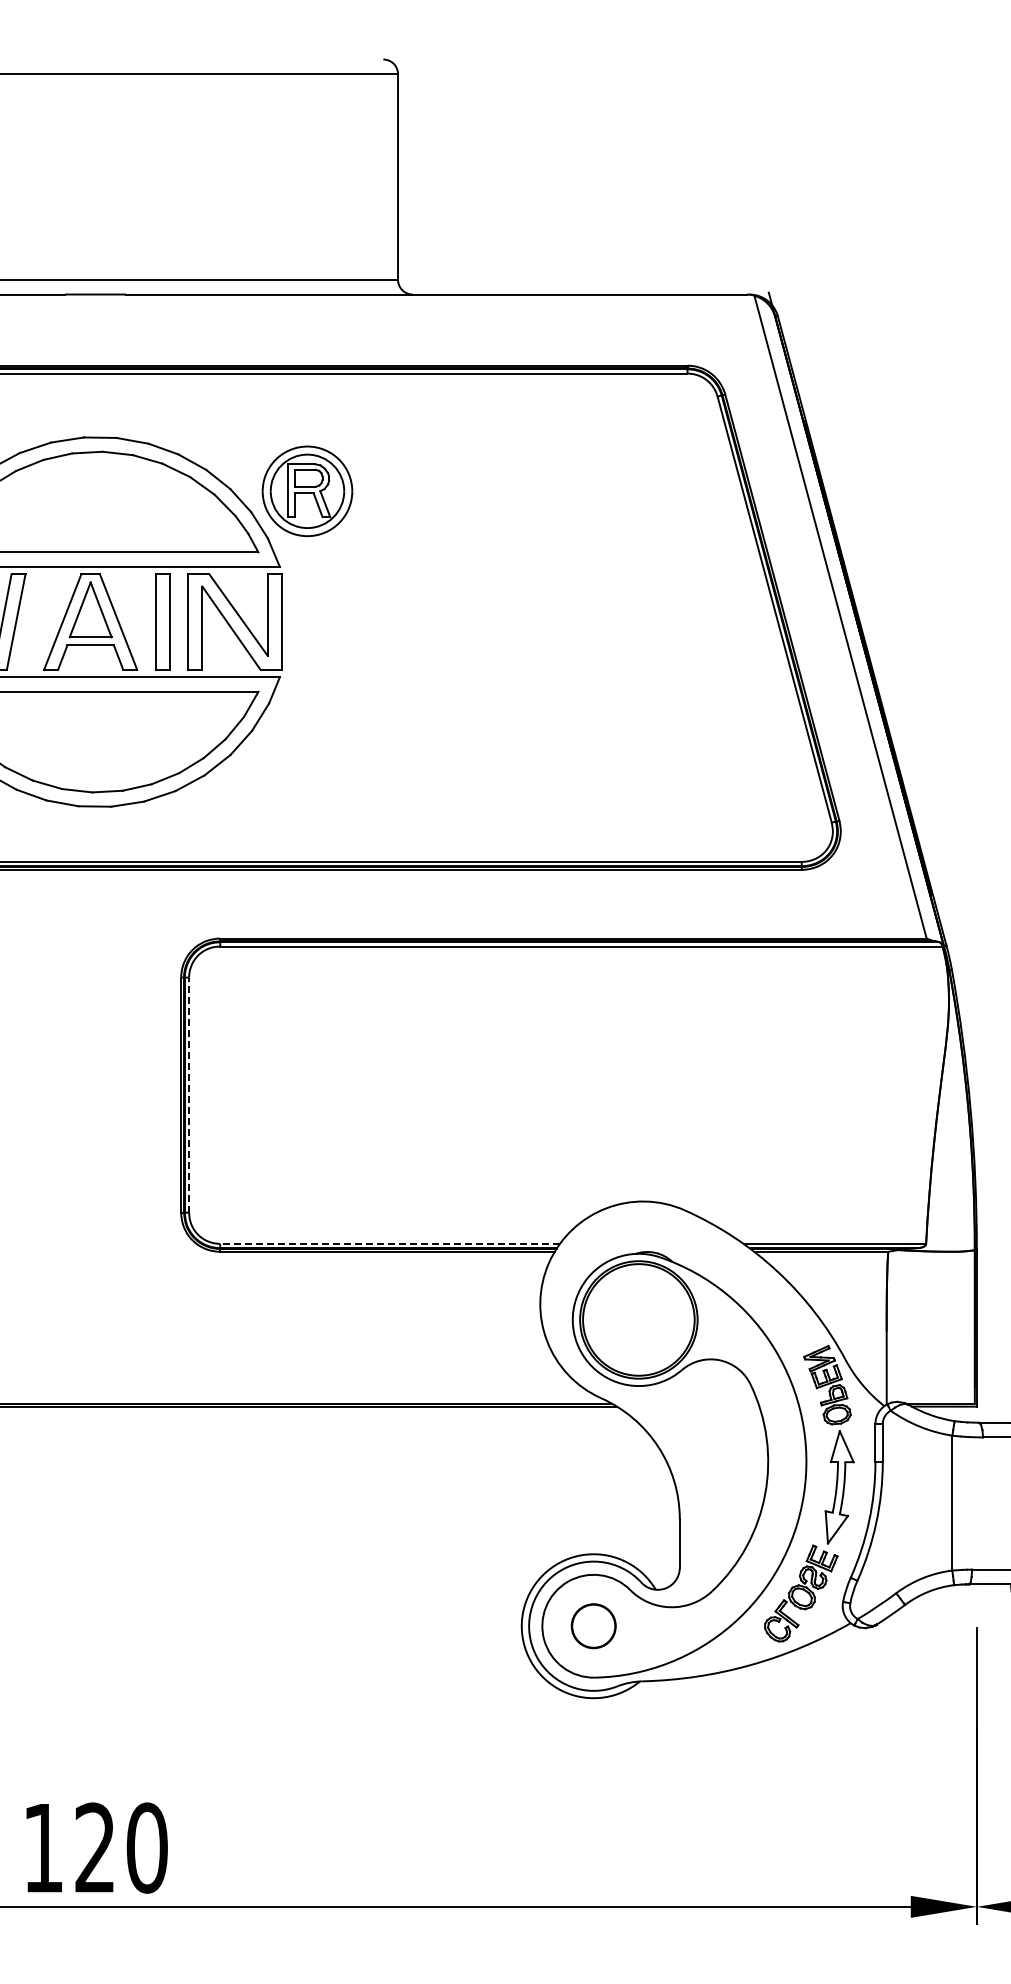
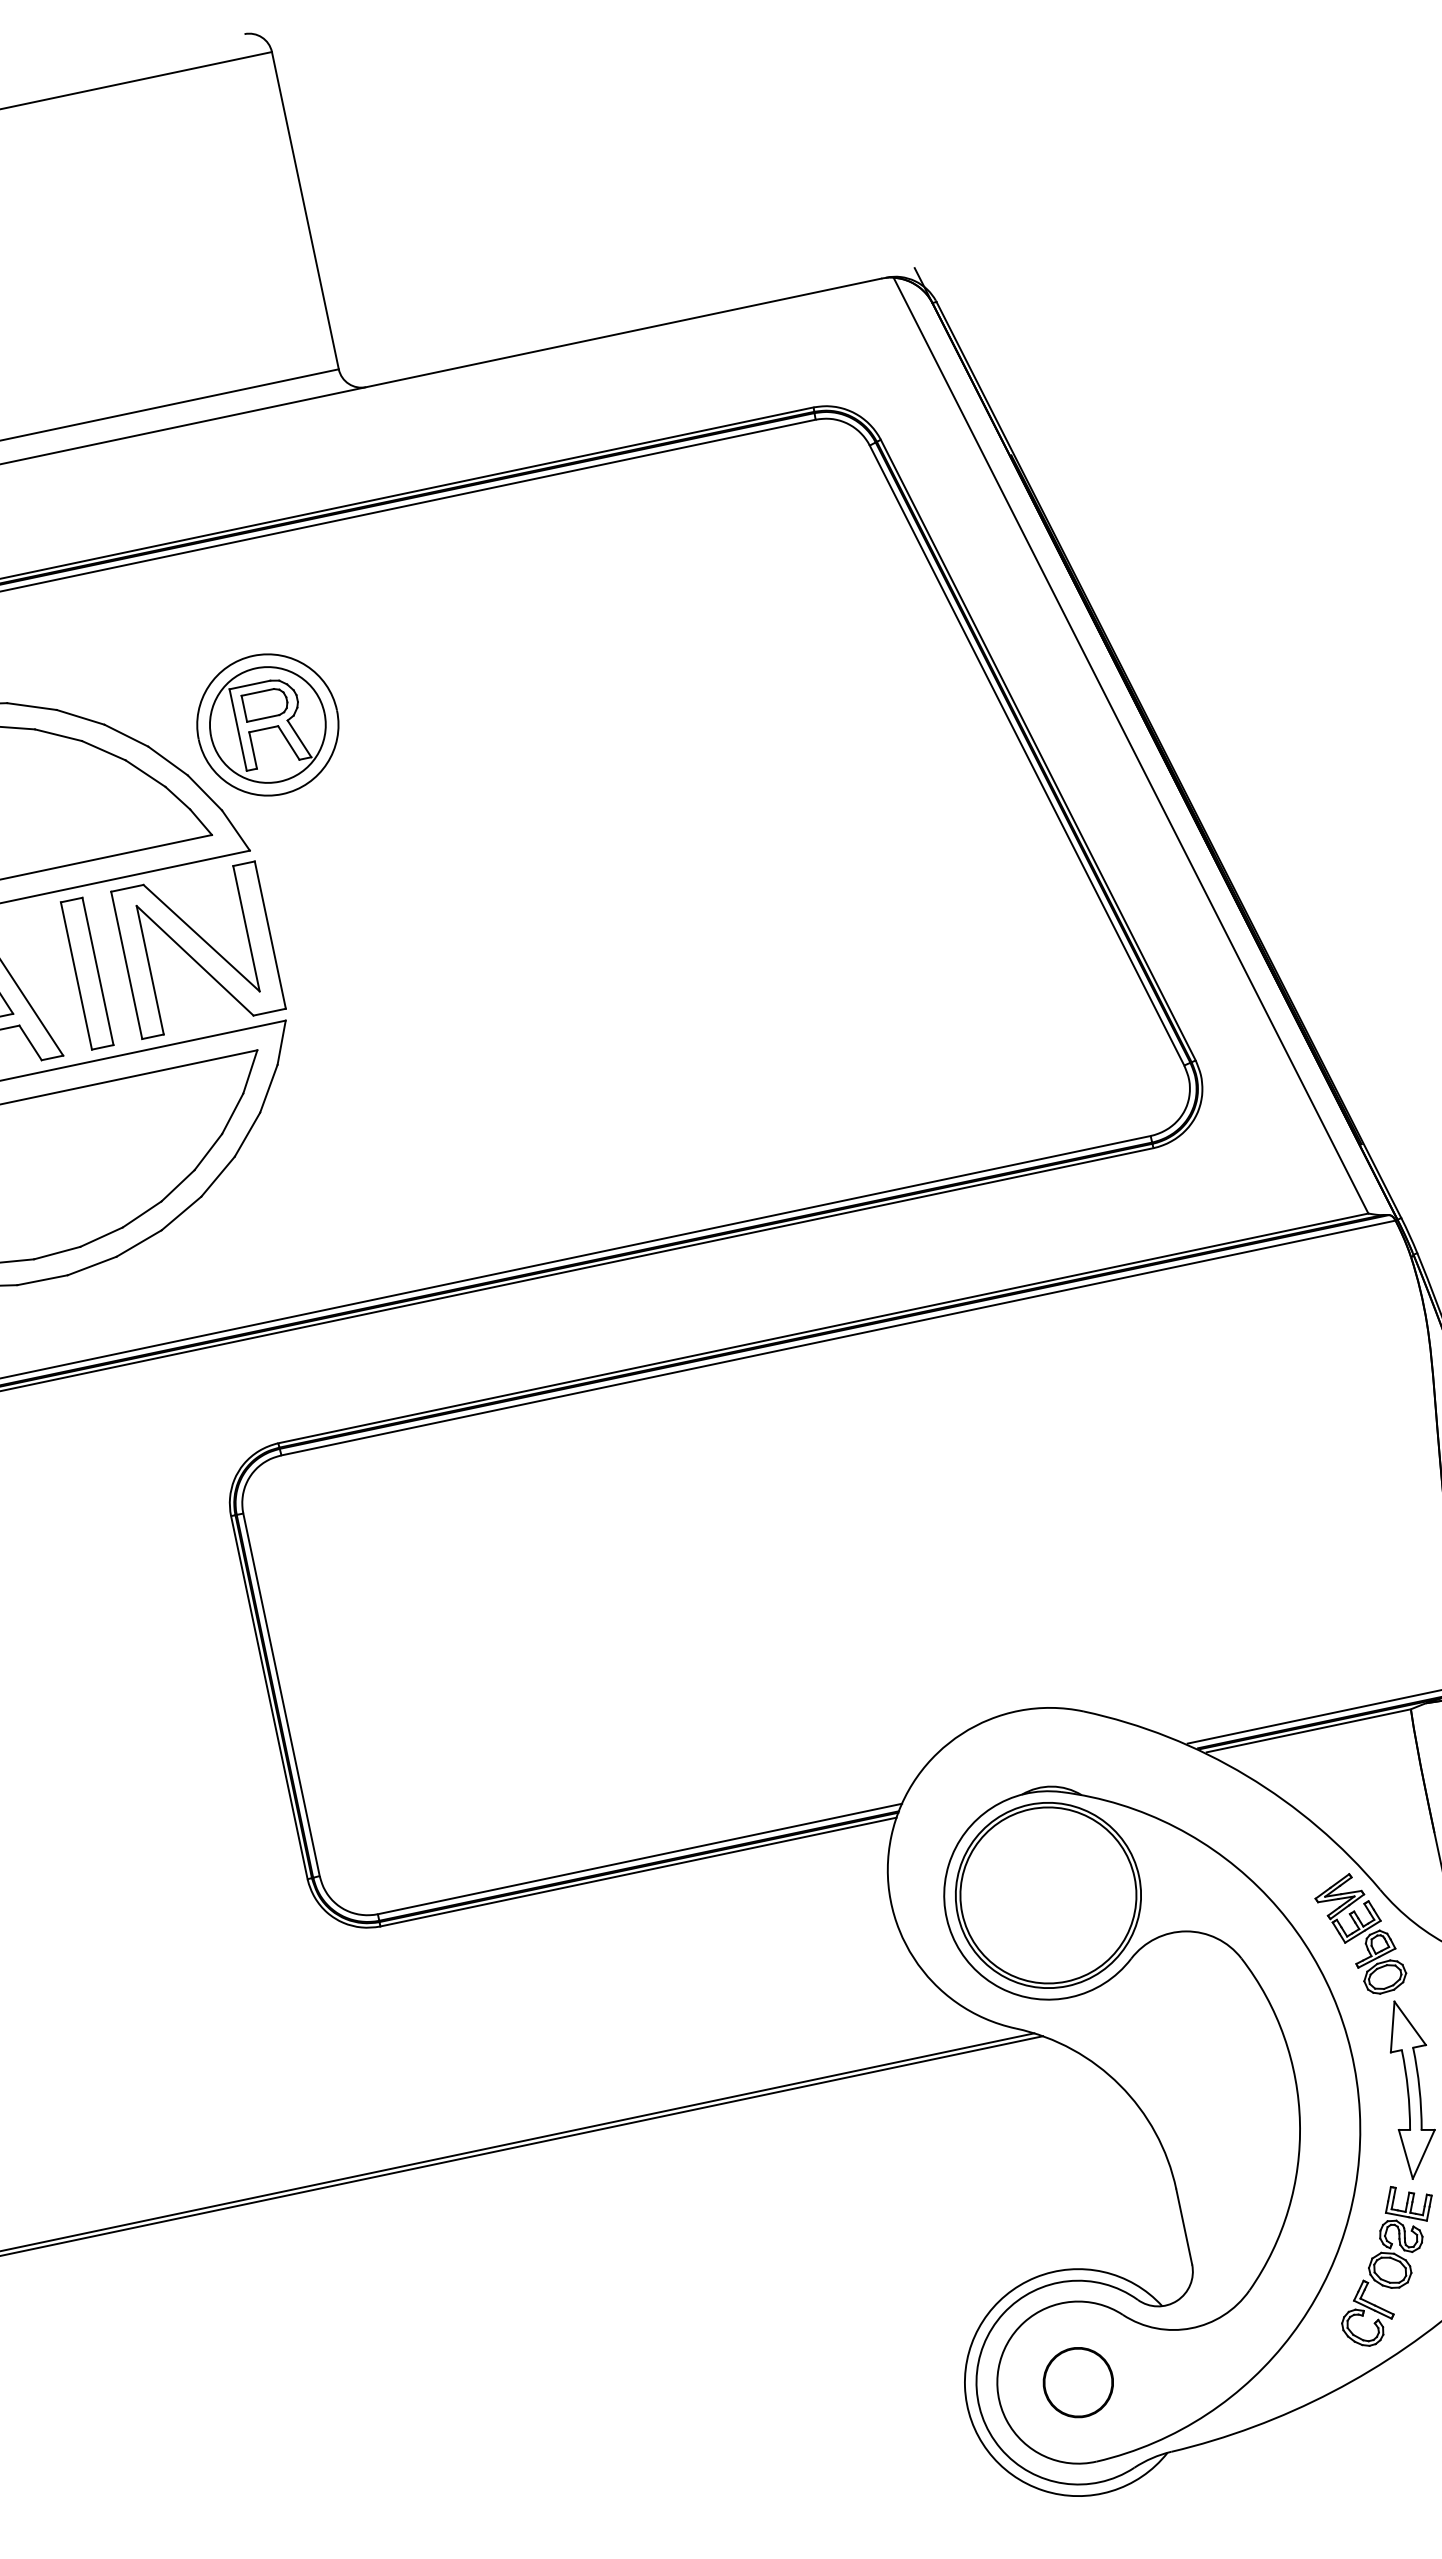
line: (189, 1094) -> (281, 1693), dashed -> solid
line: (390, 1243) -> (640, 1858), dashed -> solid

